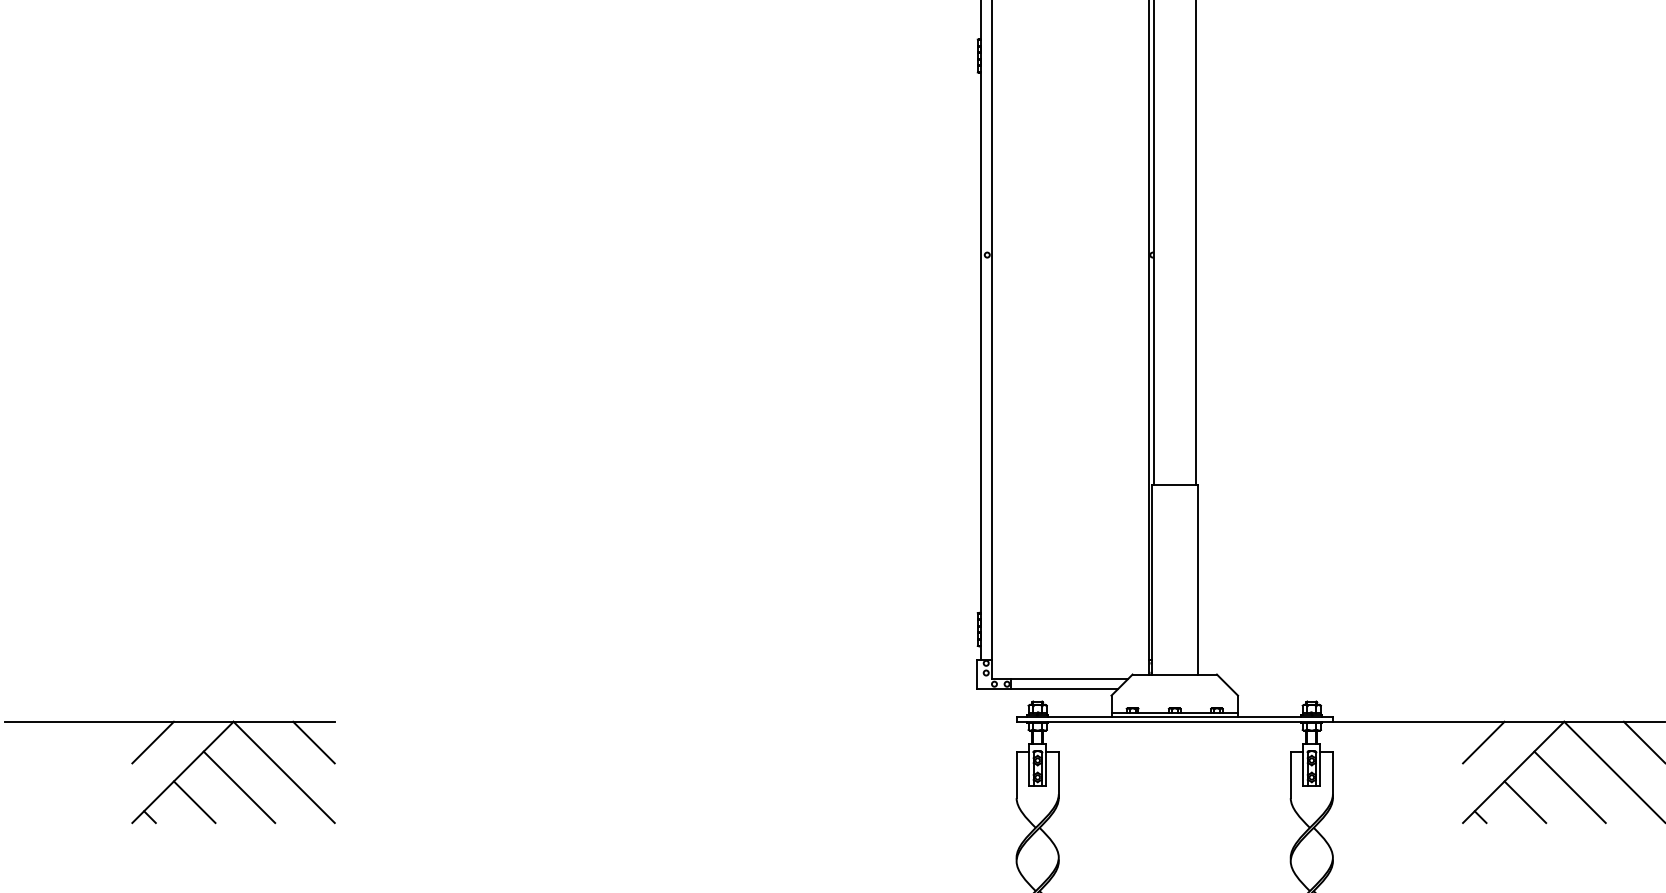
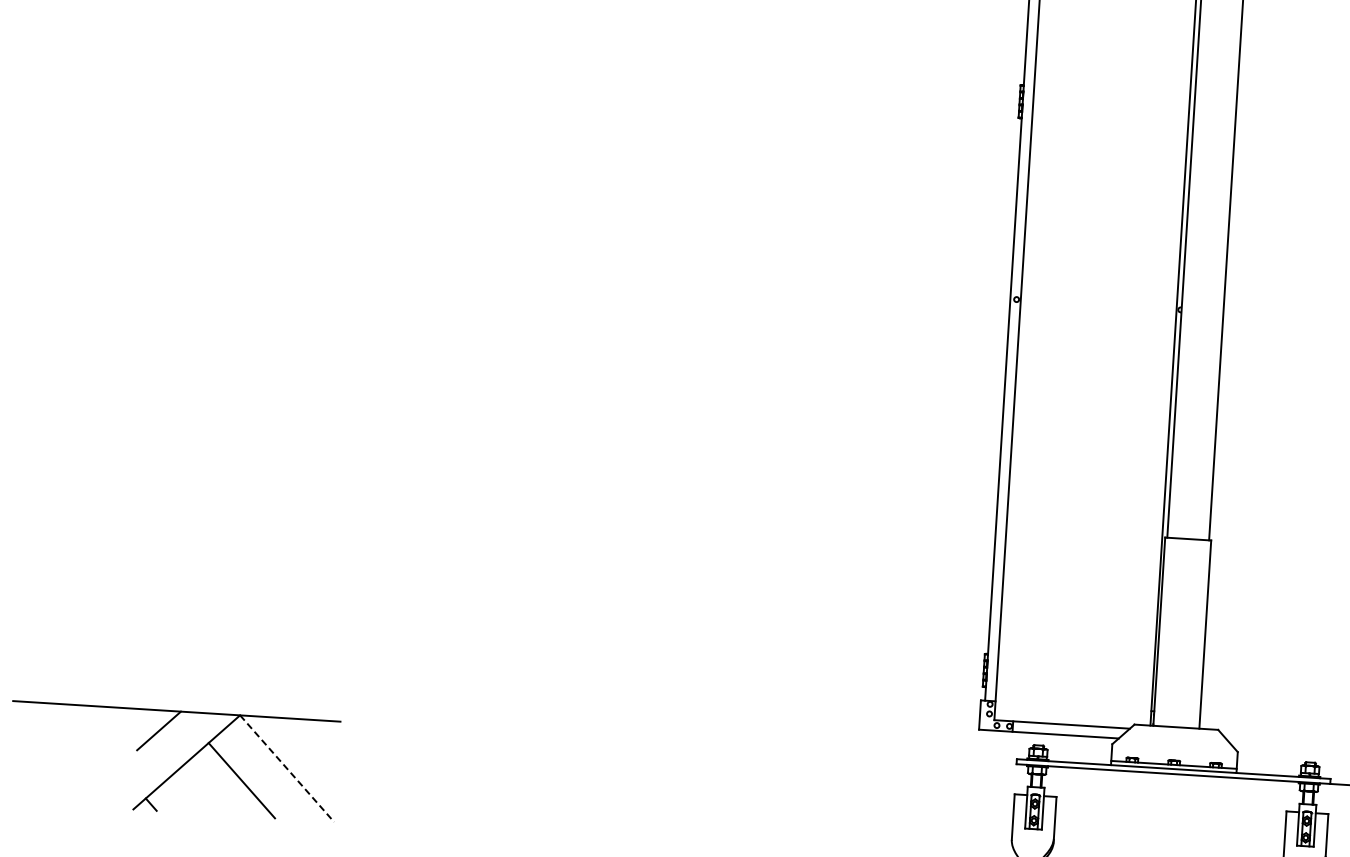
line: (313, 742) -> (318, 740), removed
line: (284, 772) -> (287, 768), solid -> dashed
line: (194, 802) -> (196, 792), removed

